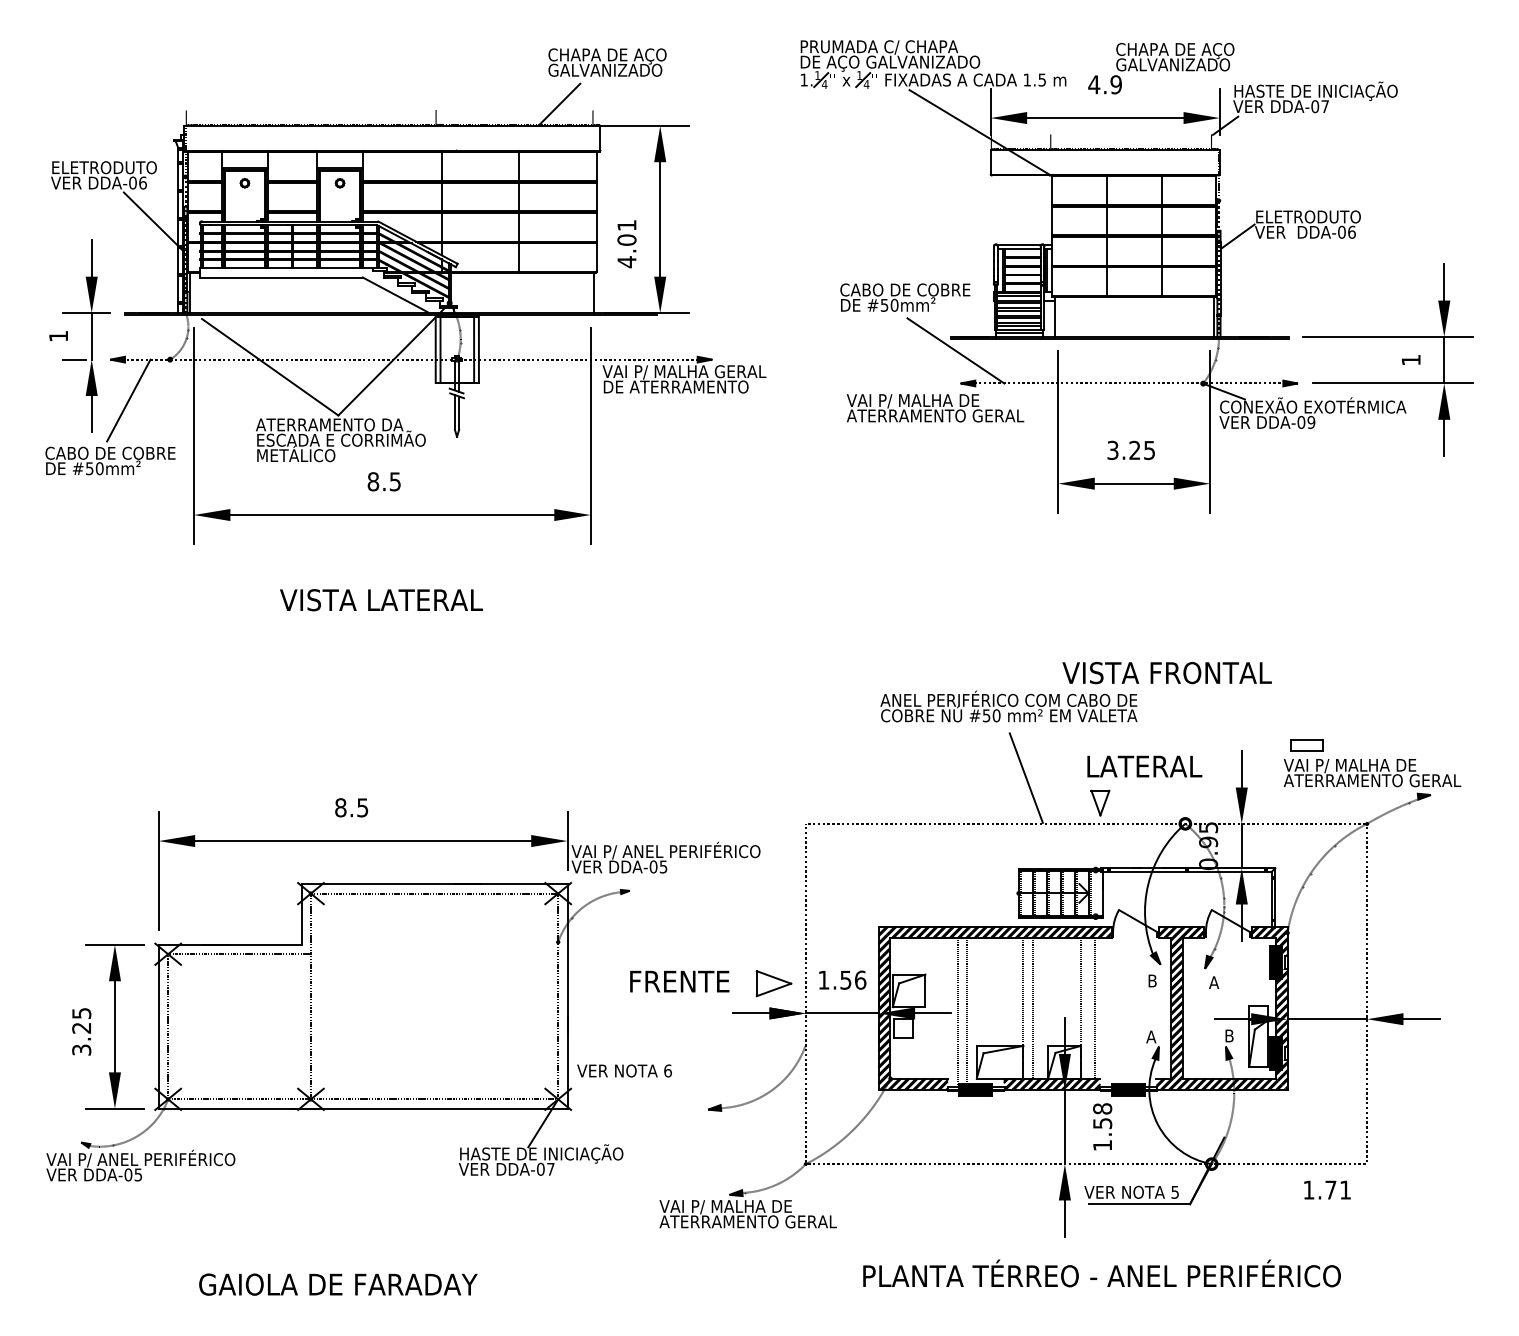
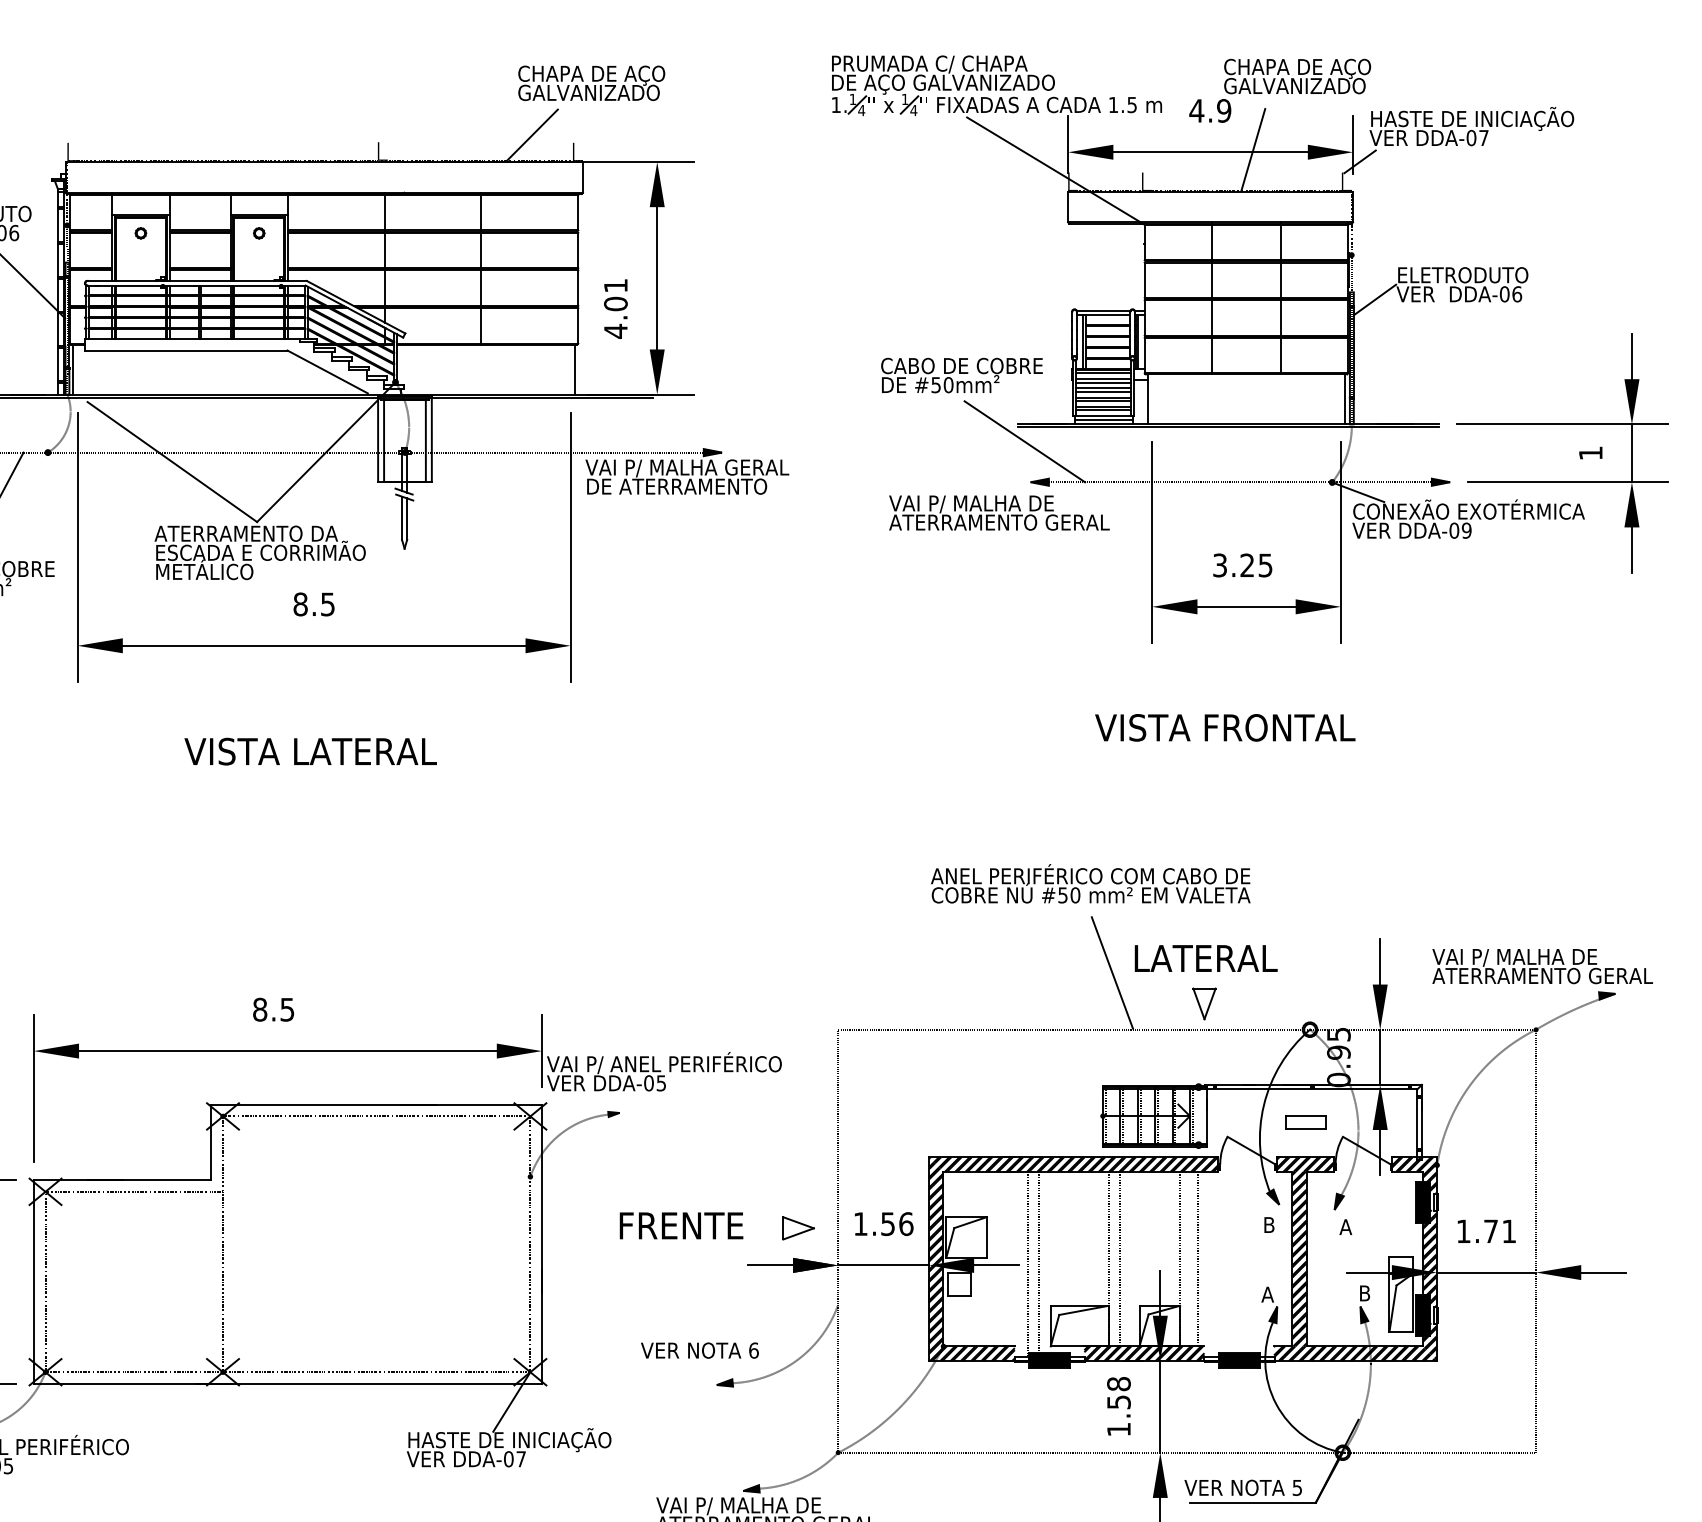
line: (1139, 116) -> (1253, 150), added
text: (1166, 673) -> (1224, 728), moved
part: (1306, 745) -> (1305, 1122), moved
text: (1144, 766) -> (1205, 958), moved
part: (773, 983) -> (798, 1228), size x0.71
text: (624, 1070) -> (699, 1350), moved
text: (1102, 1126) -> (1118, 1405), moved
text: (1327, 1189) -> (1486, 1230), moved

